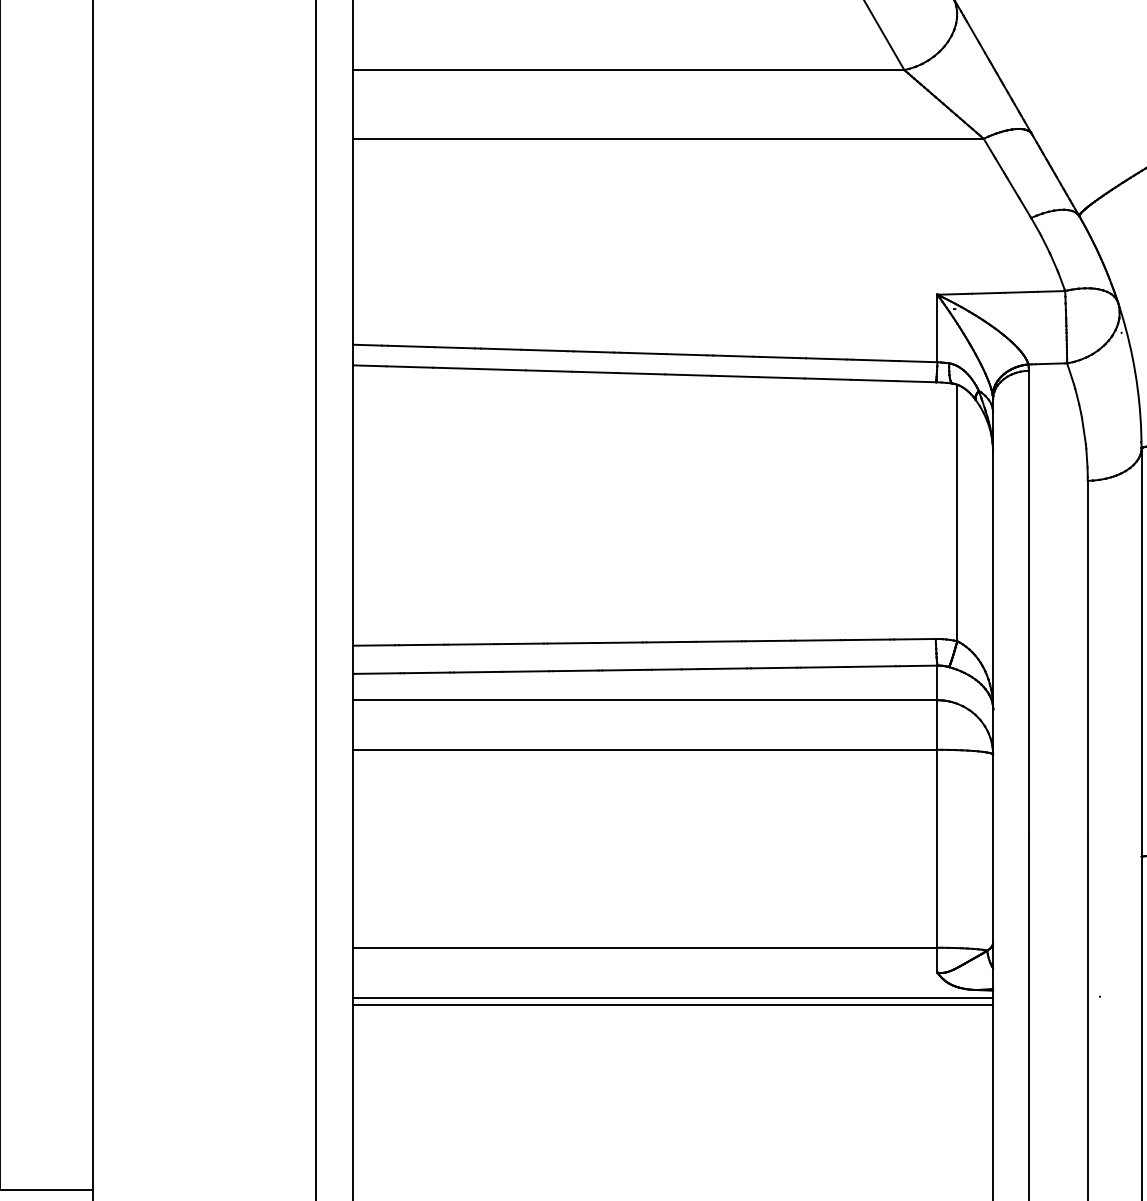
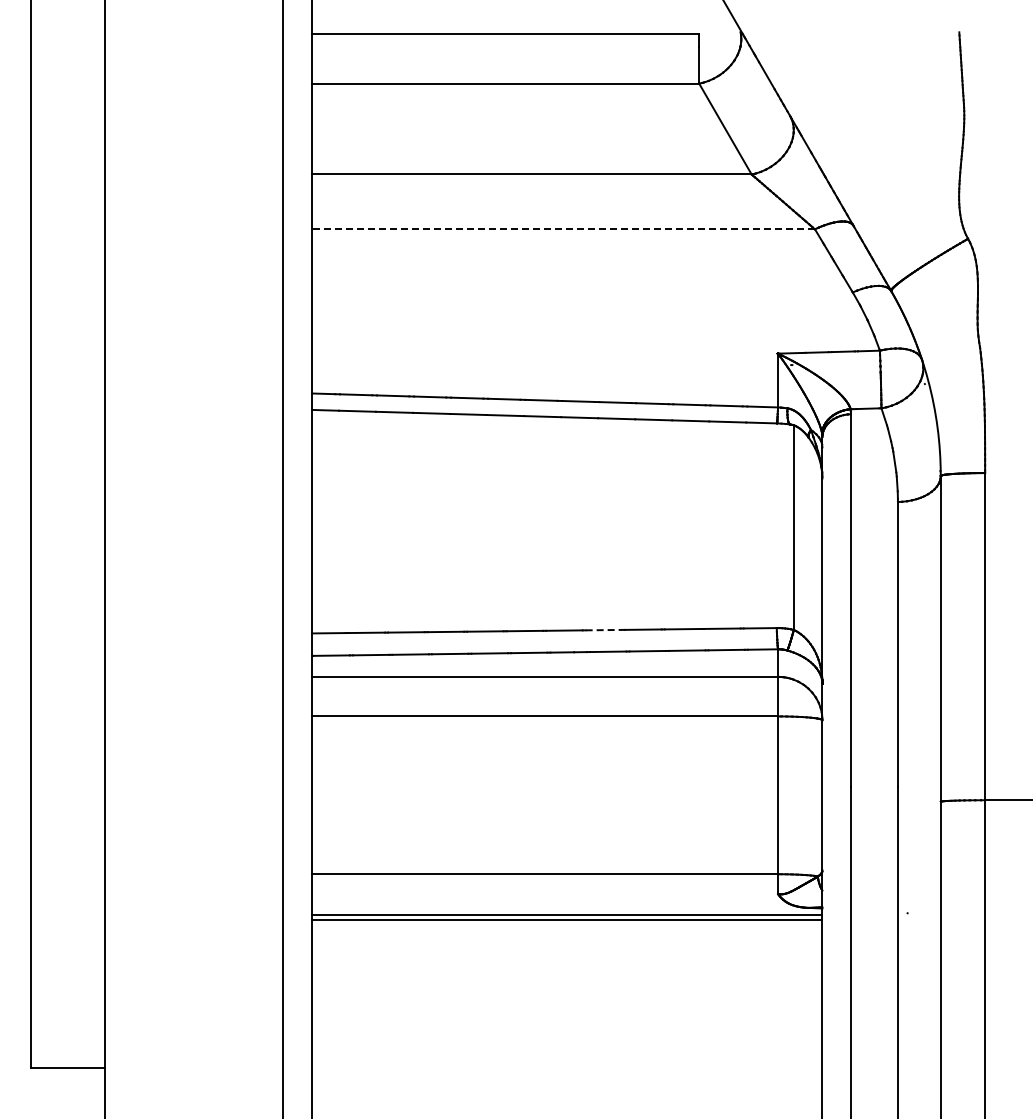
line: (668, 139) -> (563, 229), solid -> dashed
line: (719, 642) -> (604, 630), solid -> dashed

